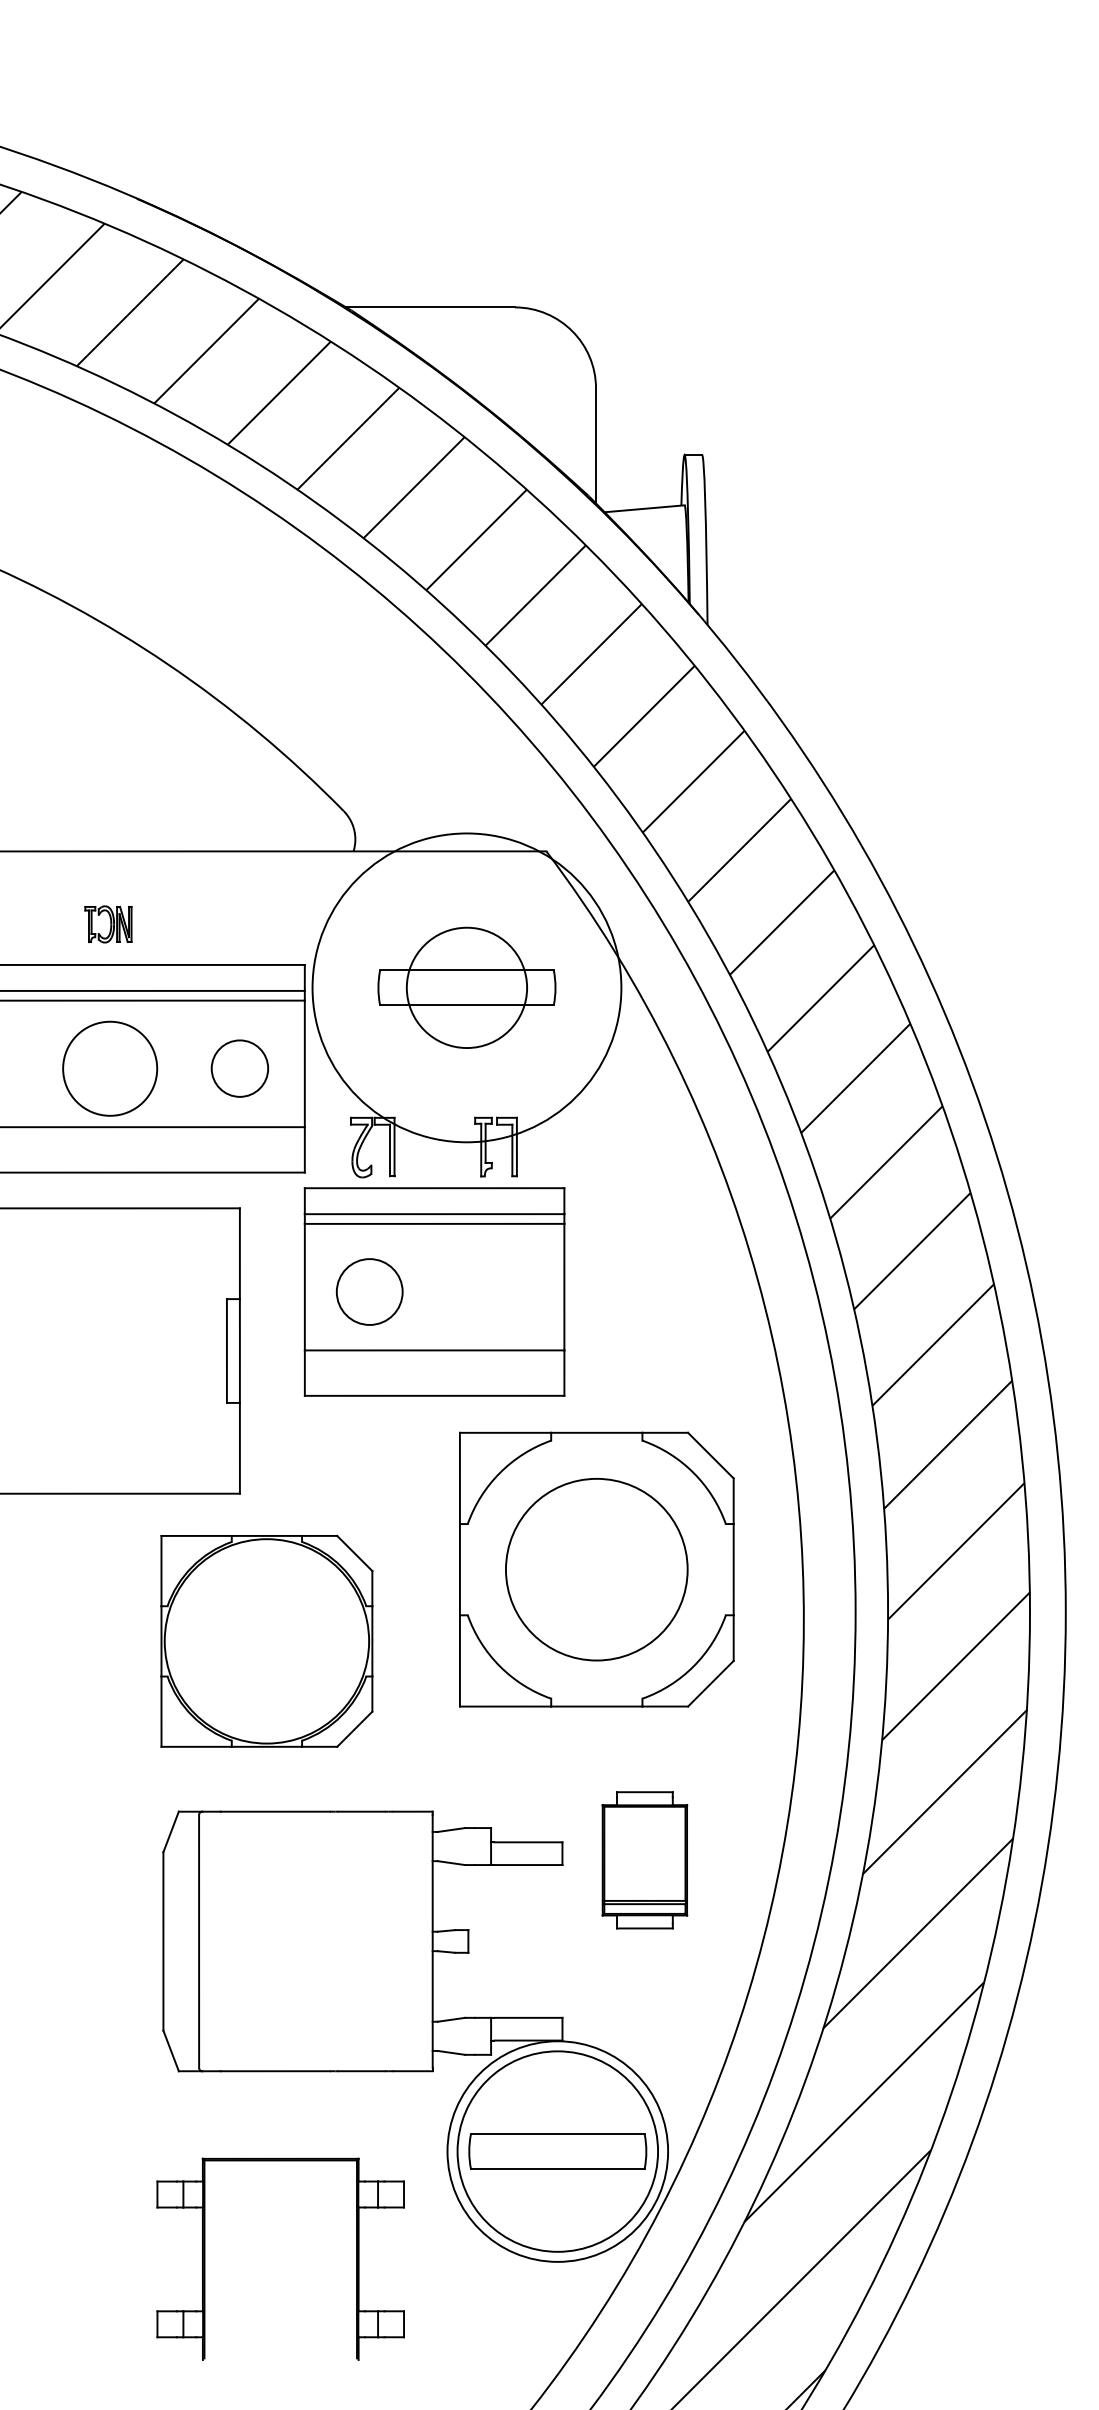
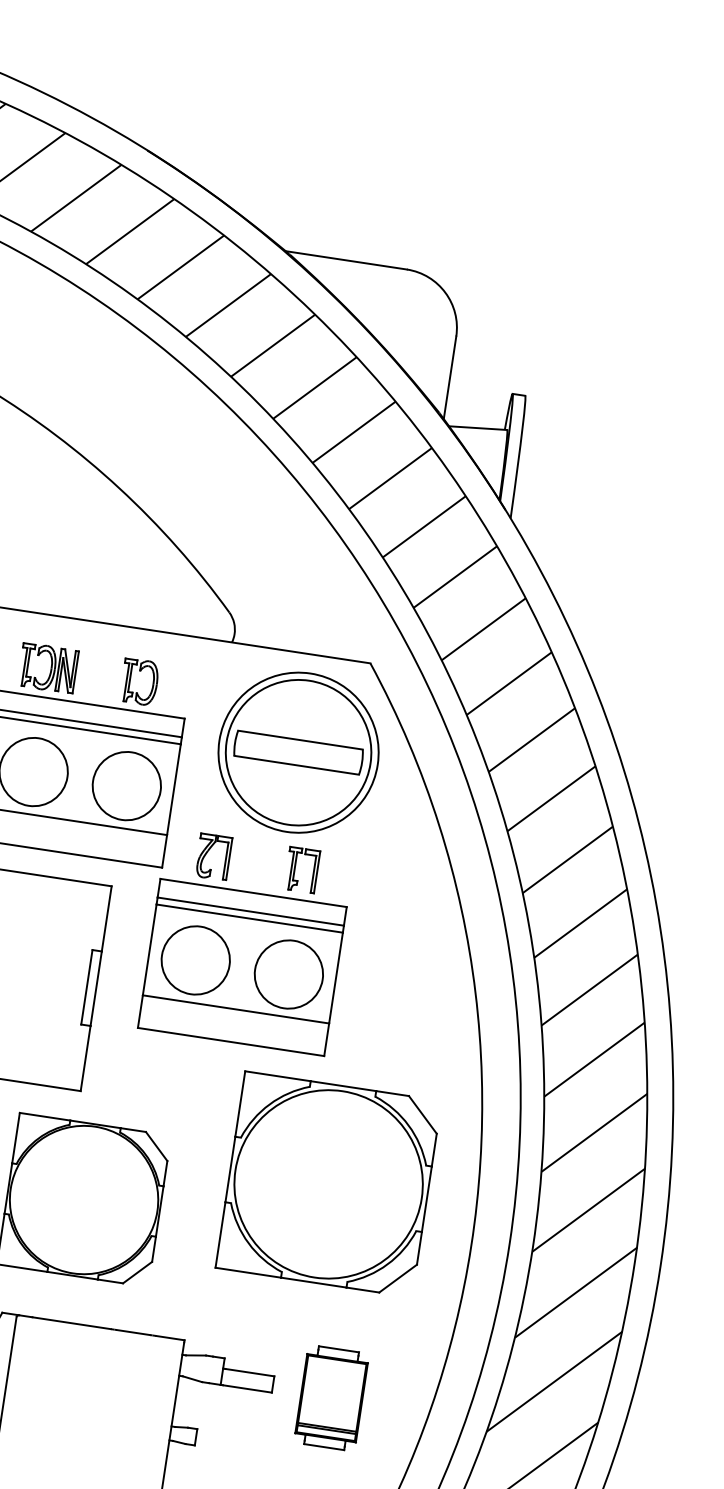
part: (108, 924) -> (48, 668), size x1.67
part: (223, 924) -> (130, 680), added
circle: (466, 987) -> (298, 752), size x0.71
circle: (466, 987) -> (298, 752), size x1.67
circle: (239, 1068) -> (126, 785), size x1.67
circle: (369, 1291) -> (195, 960), size x1.43
circle: (499, 1291) -> (288, 974), added
circle: (596, 1569) -> (328, 1184), size x1.43

